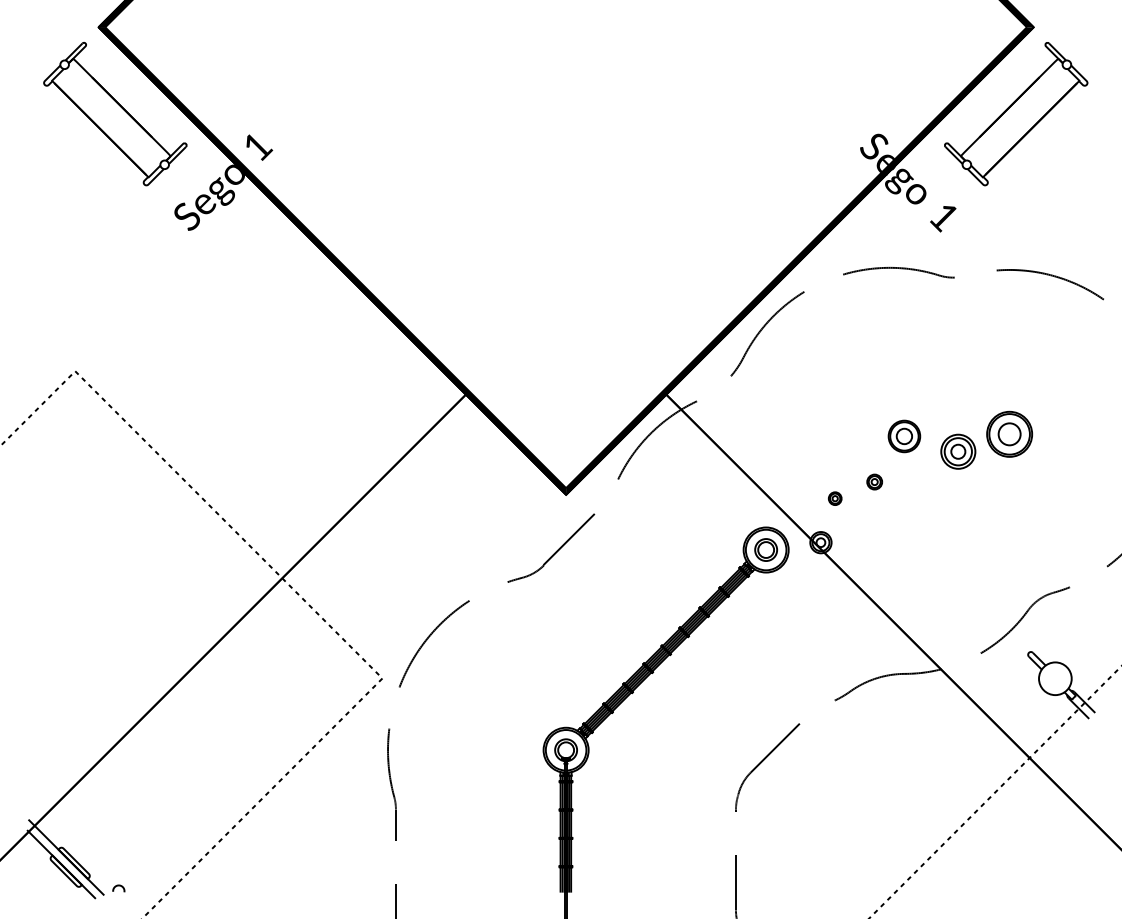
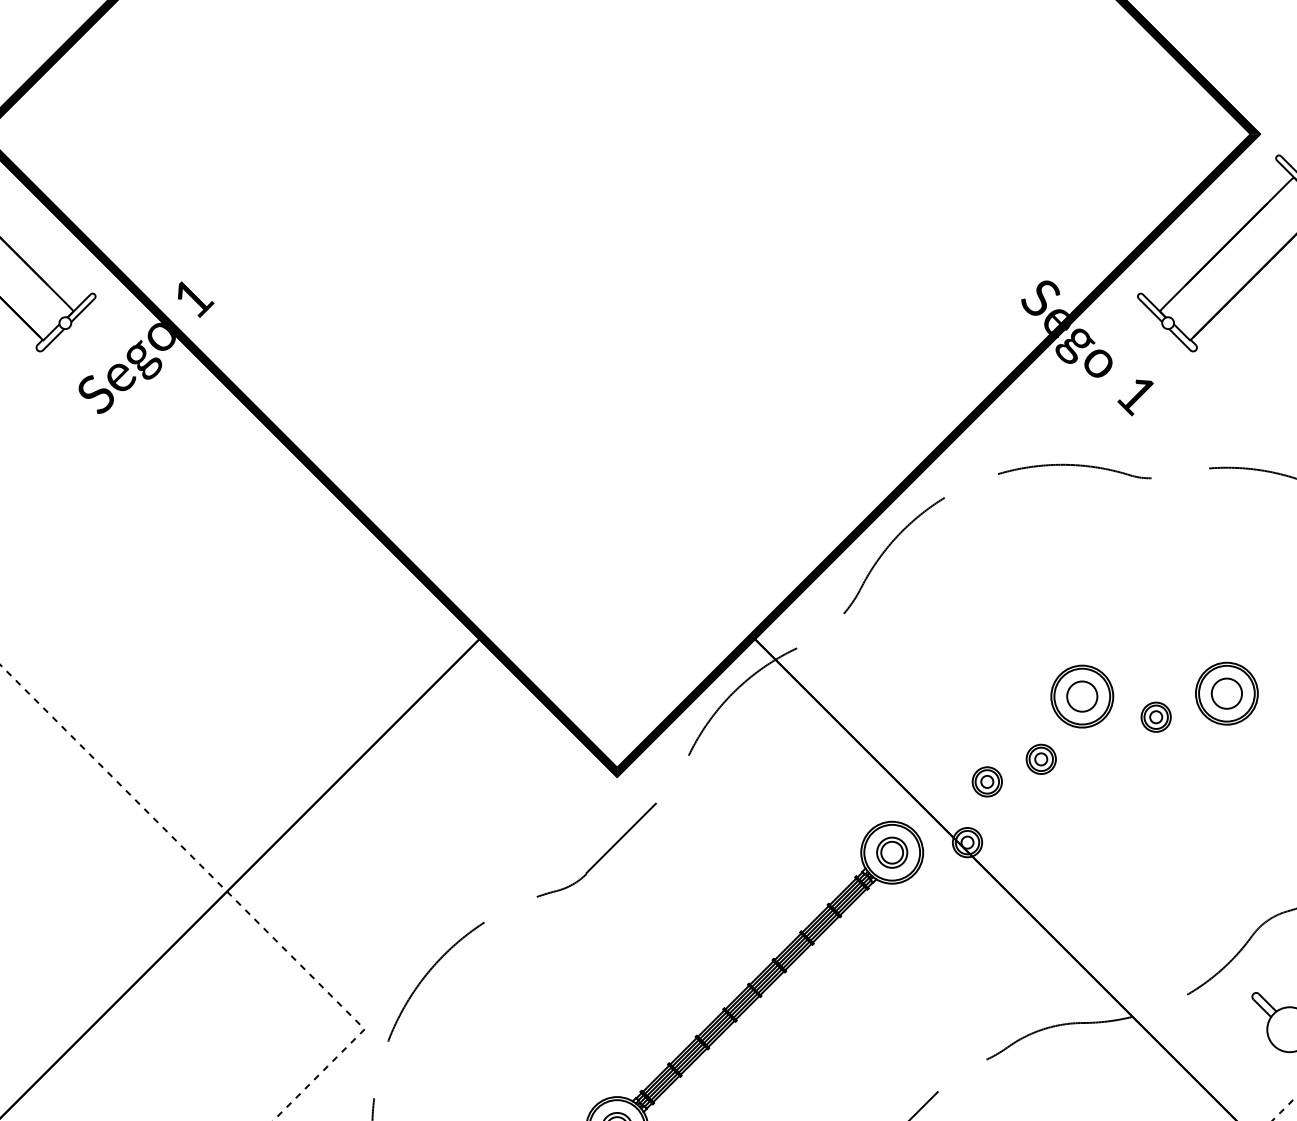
part: (904, 436) -> (1082, 696), size x1.43
part: (957, 450) -> (1155, 715), size x0.62
part: (874, 481) -> (1041, 758), size x1.43
part: (834, 498) -> (986, 781), size x1.67

